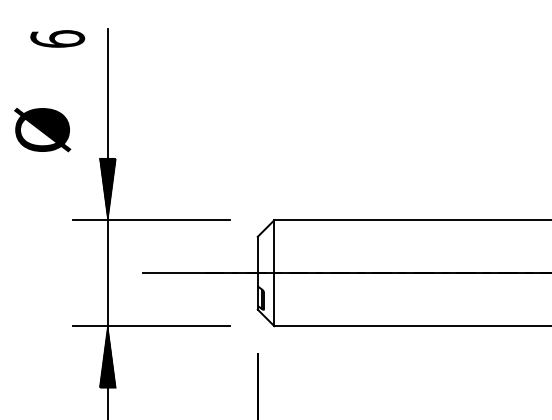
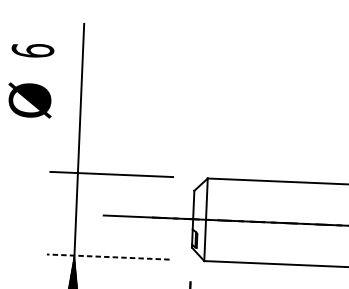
text: (57, 38) -> (32, 50), moved
hatch: (107, 188) -> (78, 148), removed
line: (151, 326) -> (108, 257), solid -> dashed

